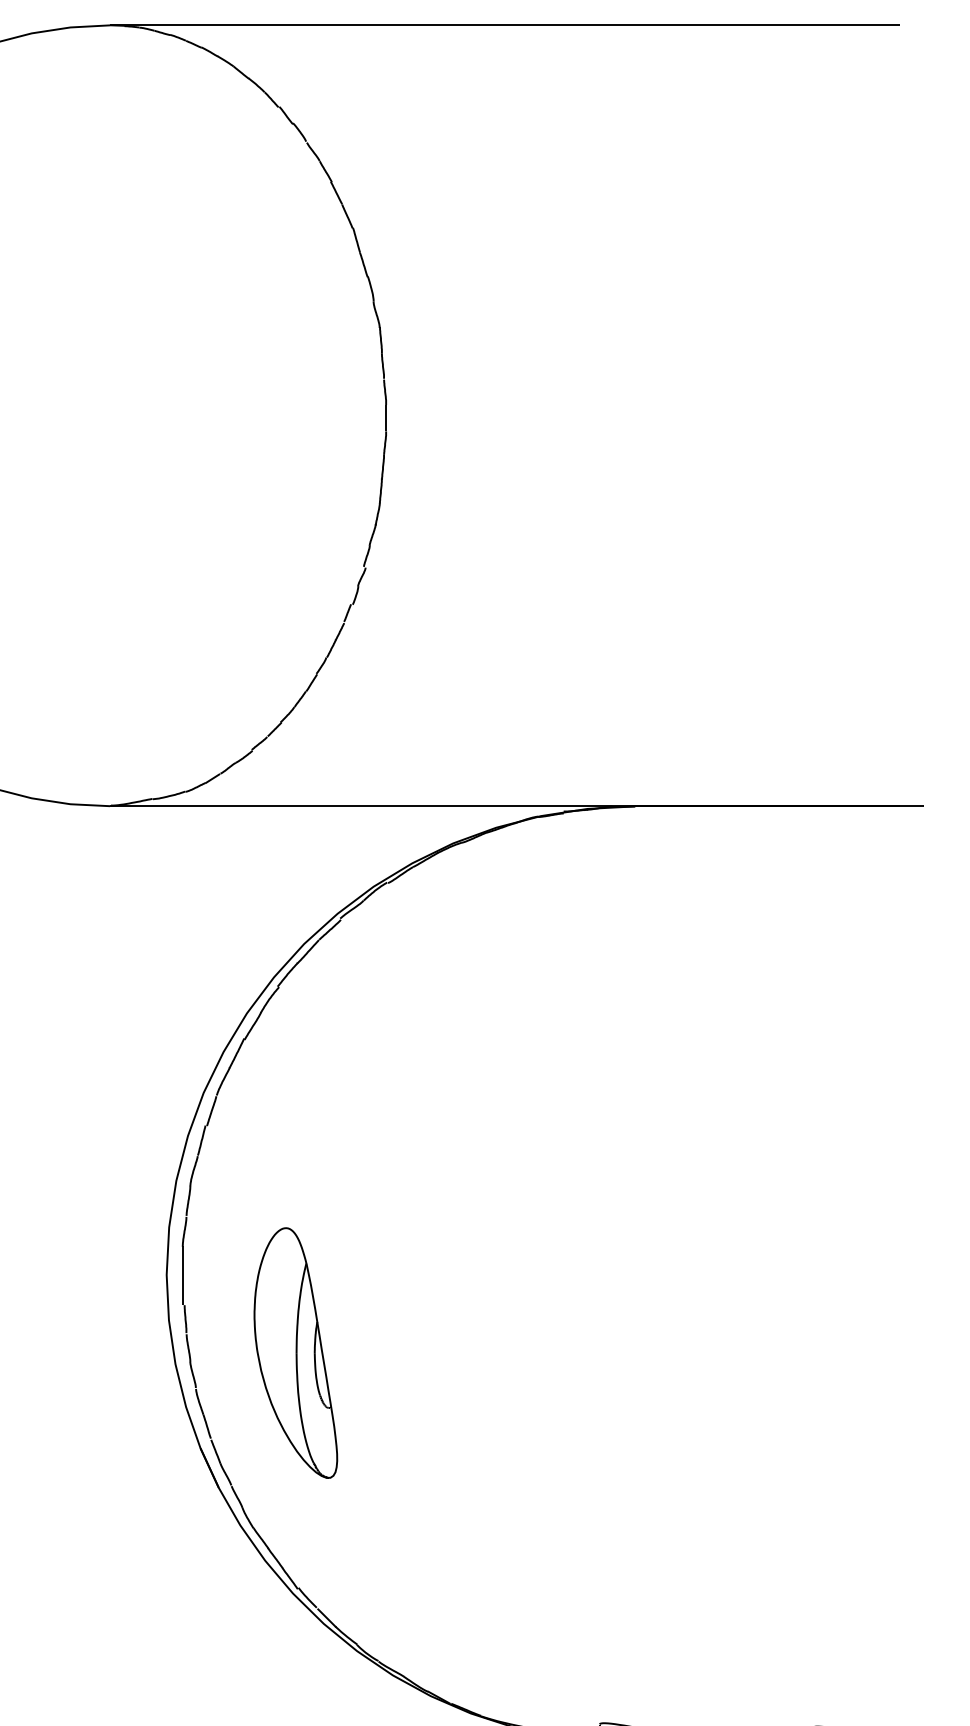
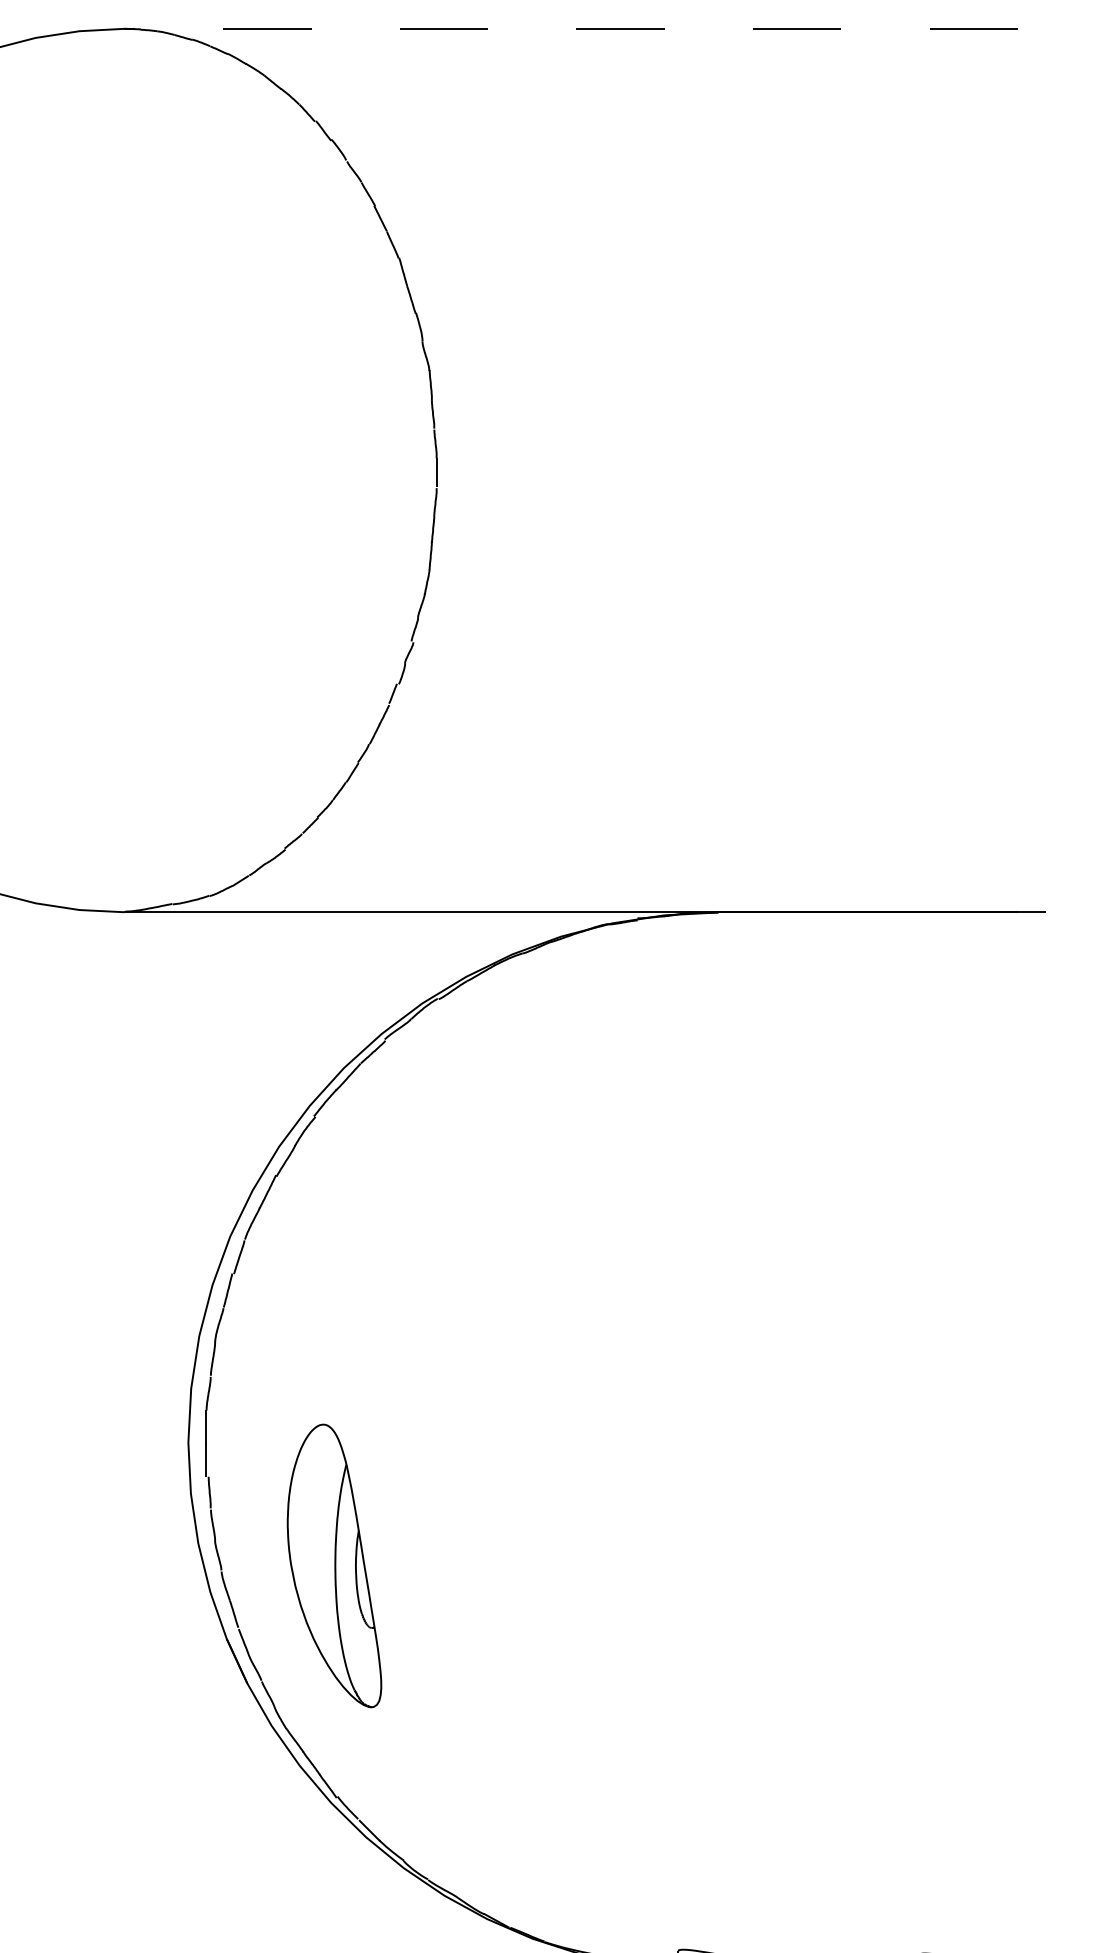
line: (505, 25) -> (571, 28), solid -> dashed
part: (295, 1352) -> (334, 1565), moved

